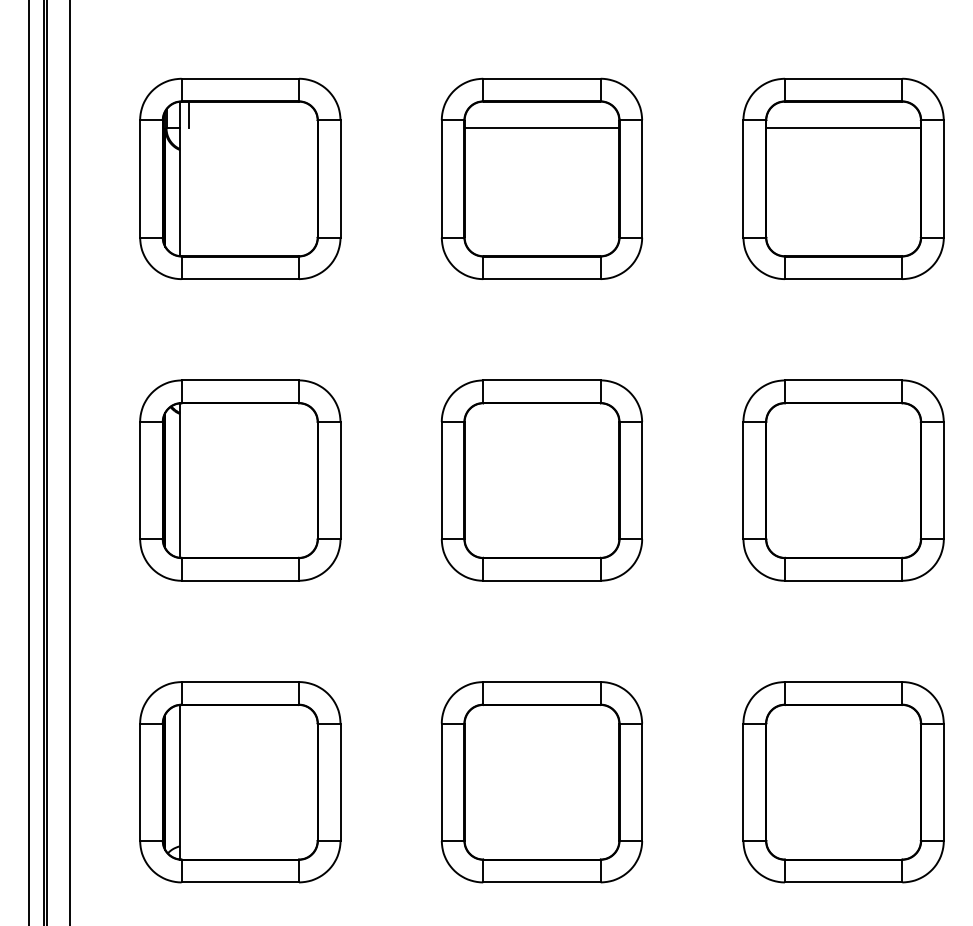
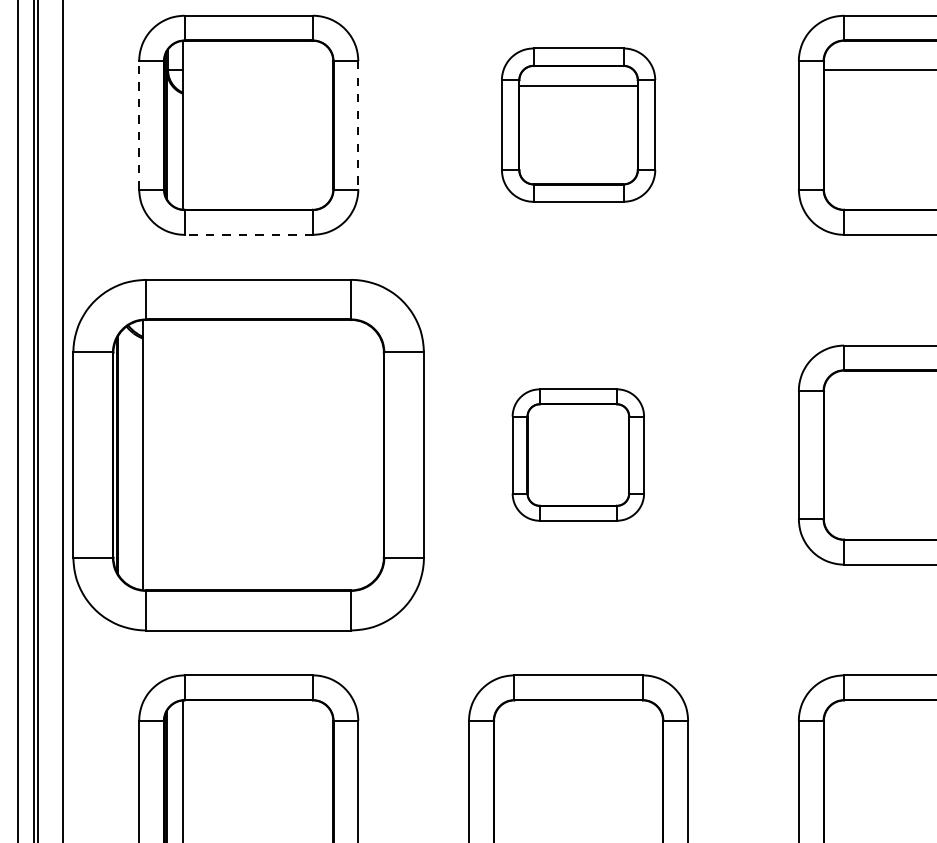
line: (189, 114) -> (193, 54), removed
line: (140, 178) -> (139, 124), solid -> dashed
line: (340, 178) -> (358, 124), solid -> dashed
part: (541, 178) -> (578, 124), size x0.7
line: (240, 279) -> (248, 235), solid -> dashed
part: (240, 480) -> (248, 455), size x1.6
part: (541, 480) -> (578, 455), size x0.6

